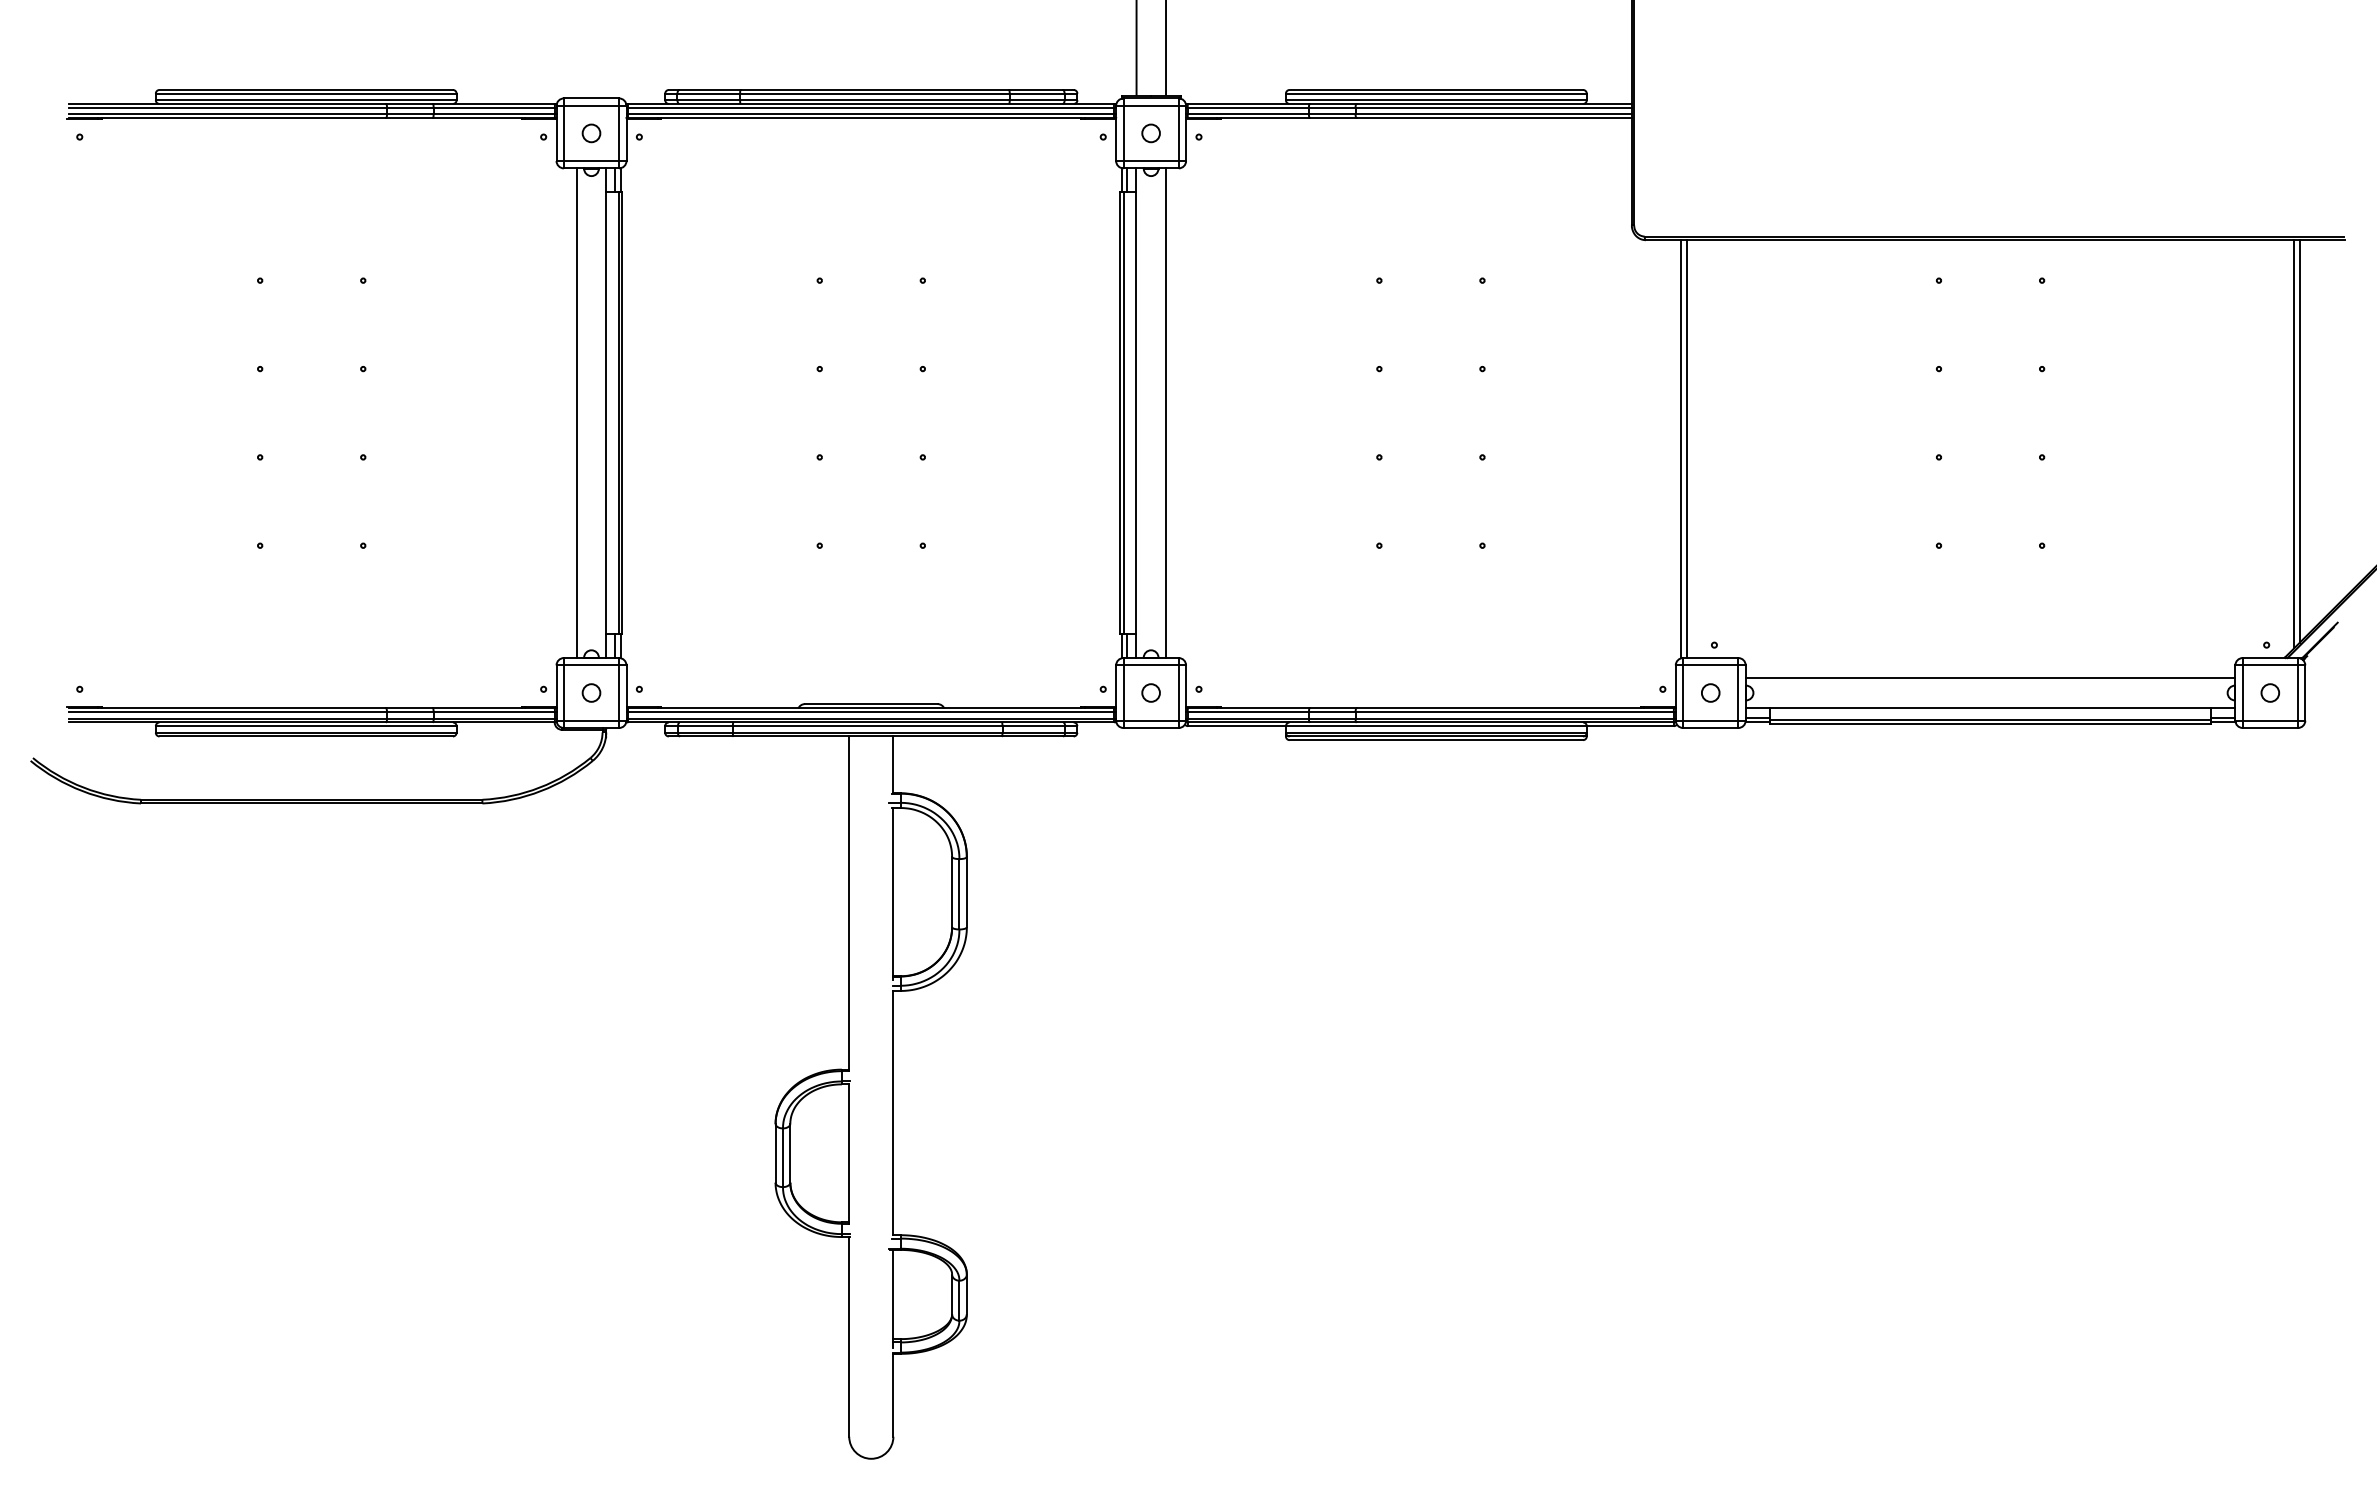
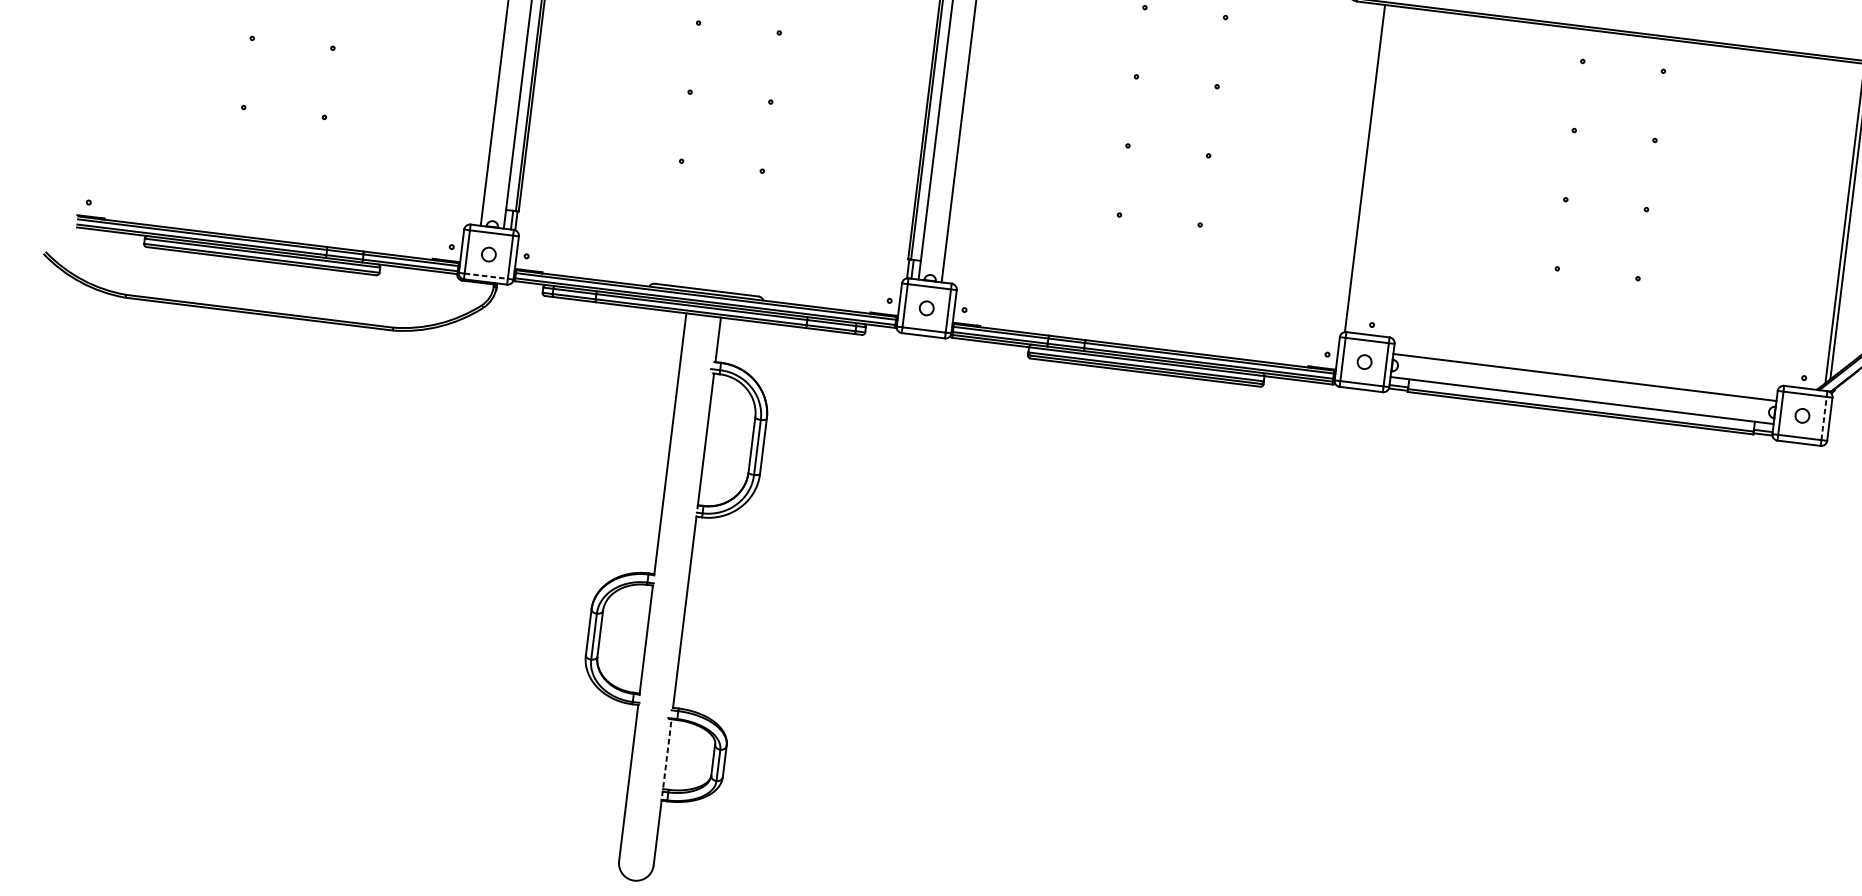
line: (1686, 449) -> (1369, 169), removed
line: (2297, 693) -> (1823, 418), solid -> dashed
line: (591, 720) -> (486, 276), solid -> dashed
line: (893, 1298) -> (667, 757), solid -> dashed

